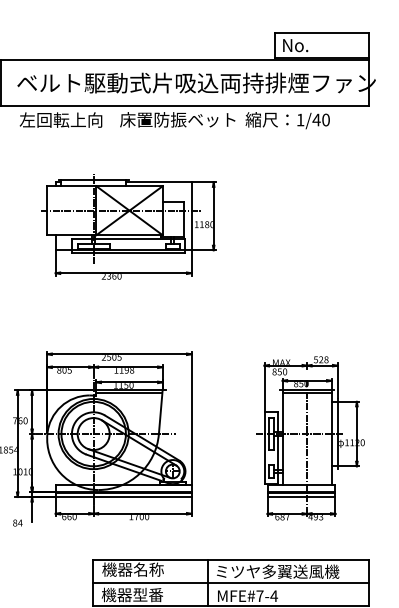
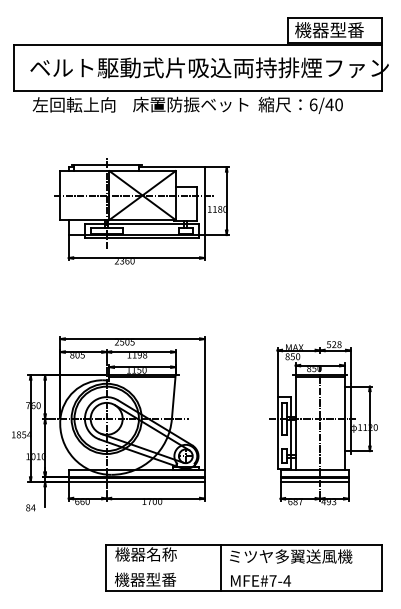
text: (316, 45) -> (329, 30), No. -> 機器型番
text: (300, 119) -> (313, 104), 1/40 -> 6/40
line: (230, 582) -> (243, 567), removed

